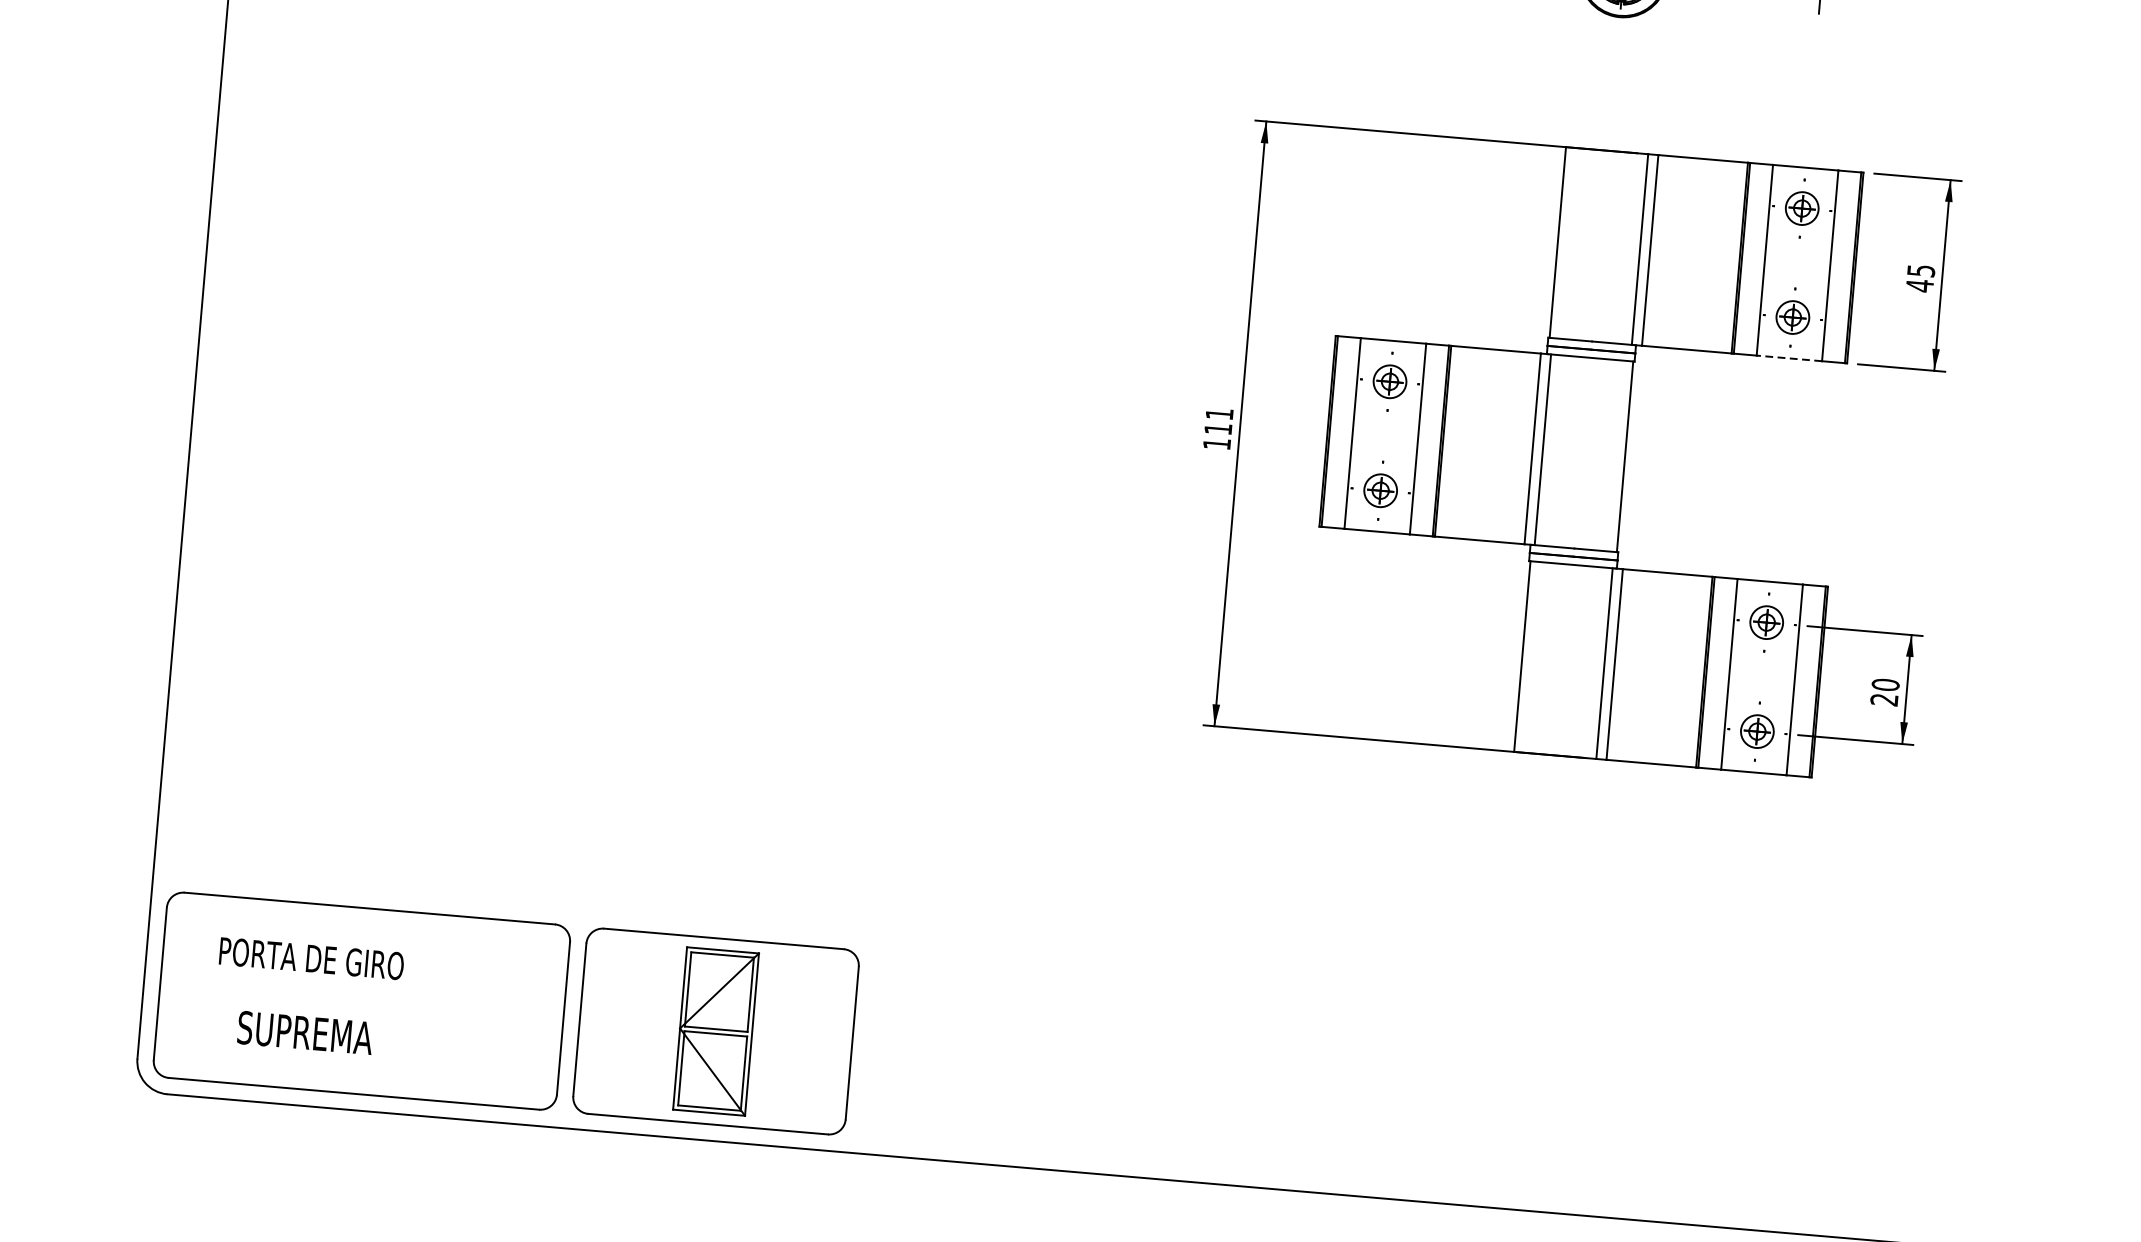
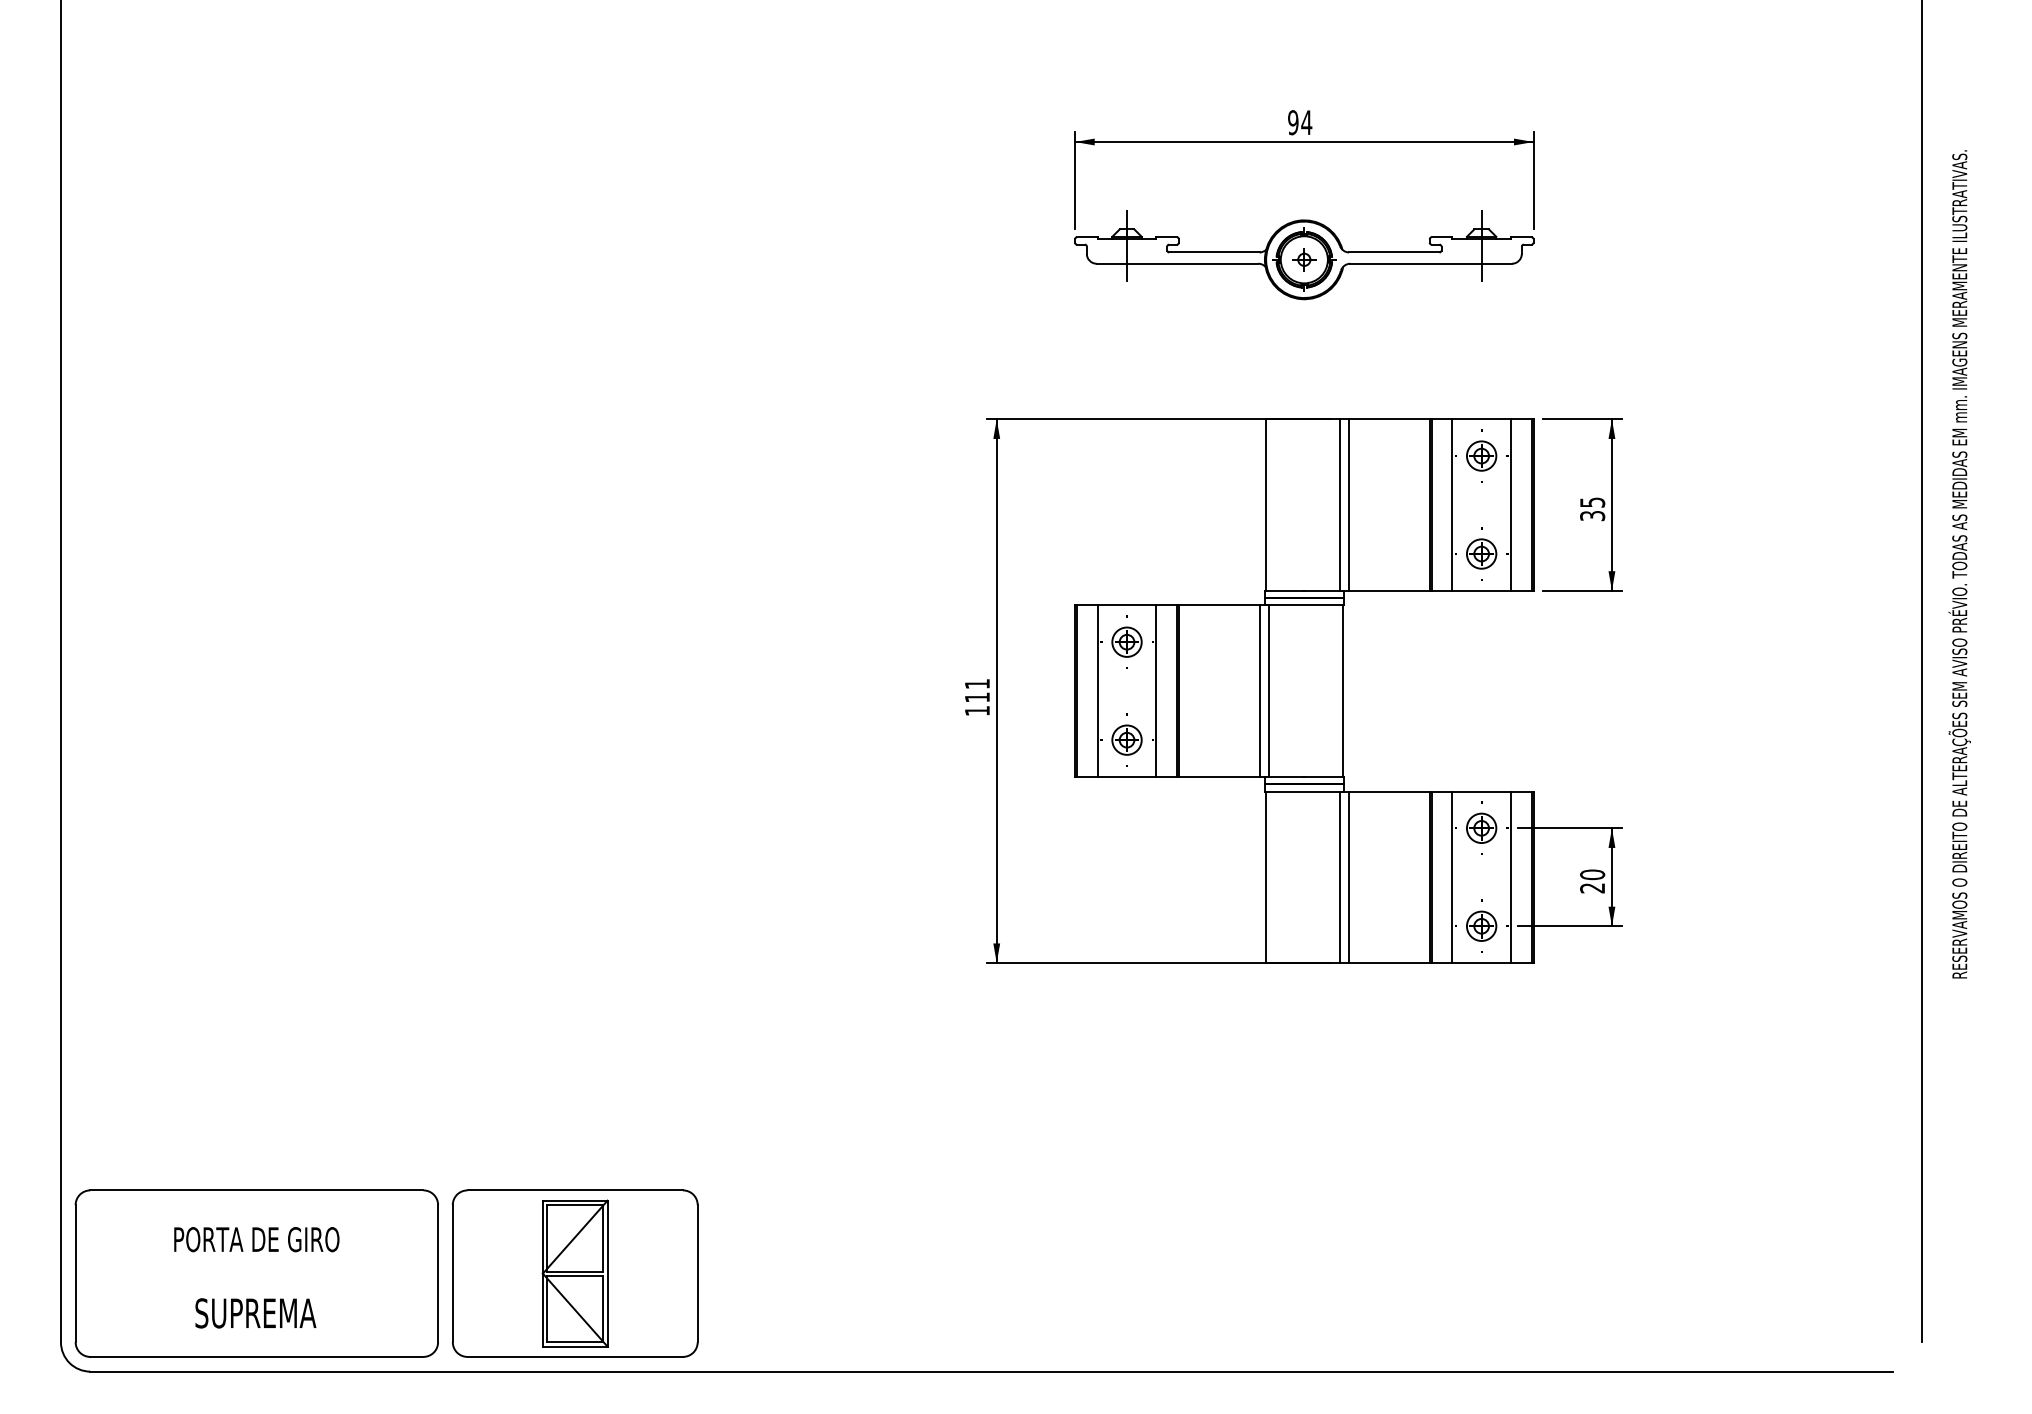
text: (1919, 285) -> (1592, 515), 45 -> 35
line: (1789, 358) -> (1481, 590), dashed -> solid
text: (311, 958) -> (256, 1239), moved
text: (304, 1033) -> (255, 1313), moved

